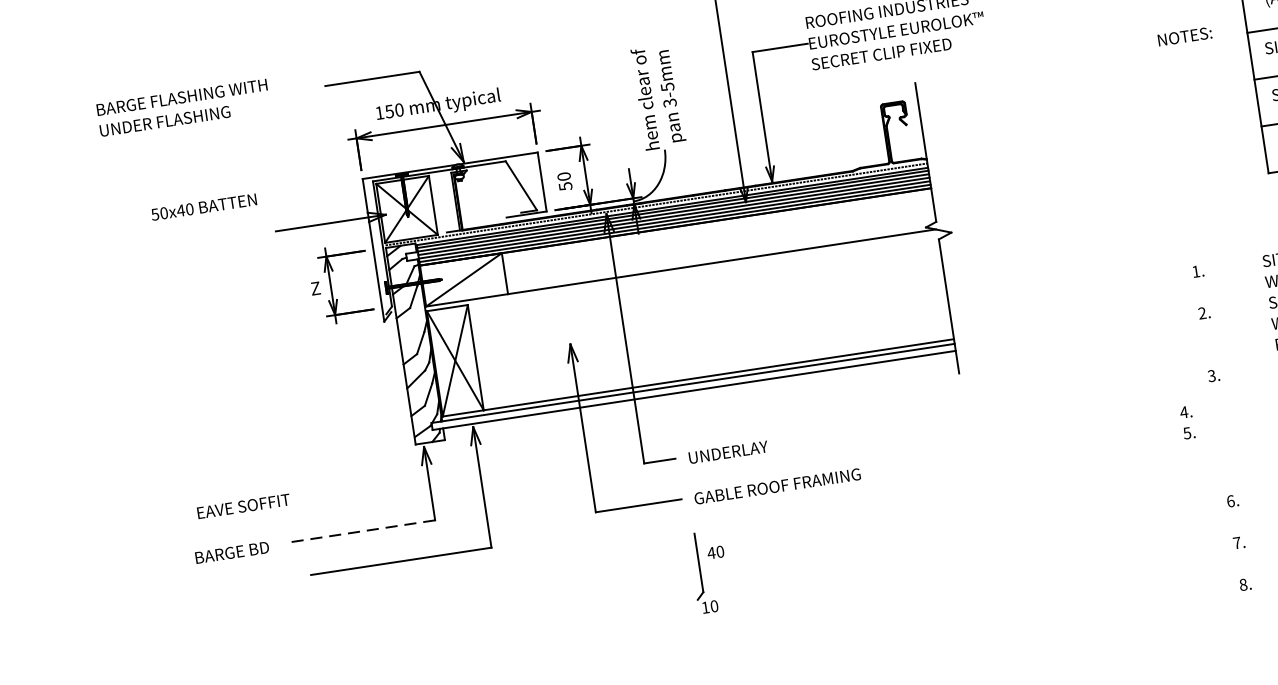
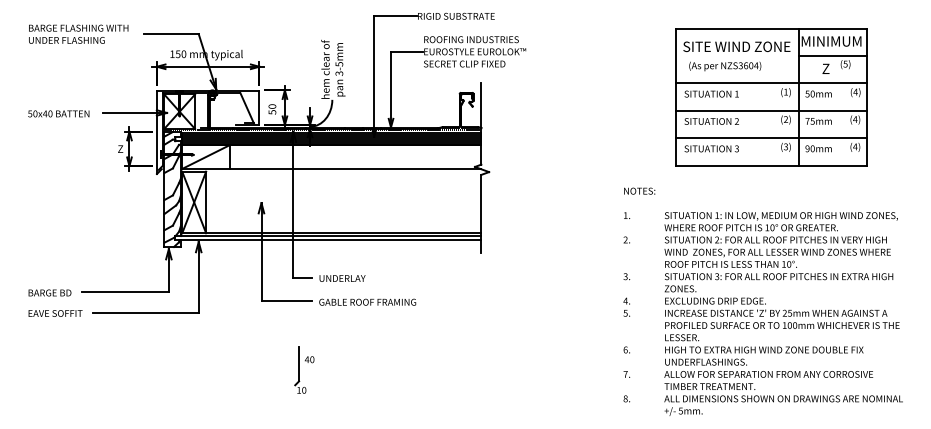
text: (1184, 35) -> (639, 190), moved
text: (183, 106) -> (78, 33), moved
text: (203, 206) -> (58, 113), moved
text: (1186, 421) -> (626, 306), moved
text: (243, 506) -> (55, 313), moved
line: (359, 532) -> (124, 292), dashed -> solid
part: (709, 570) -> (304, 369), moved

